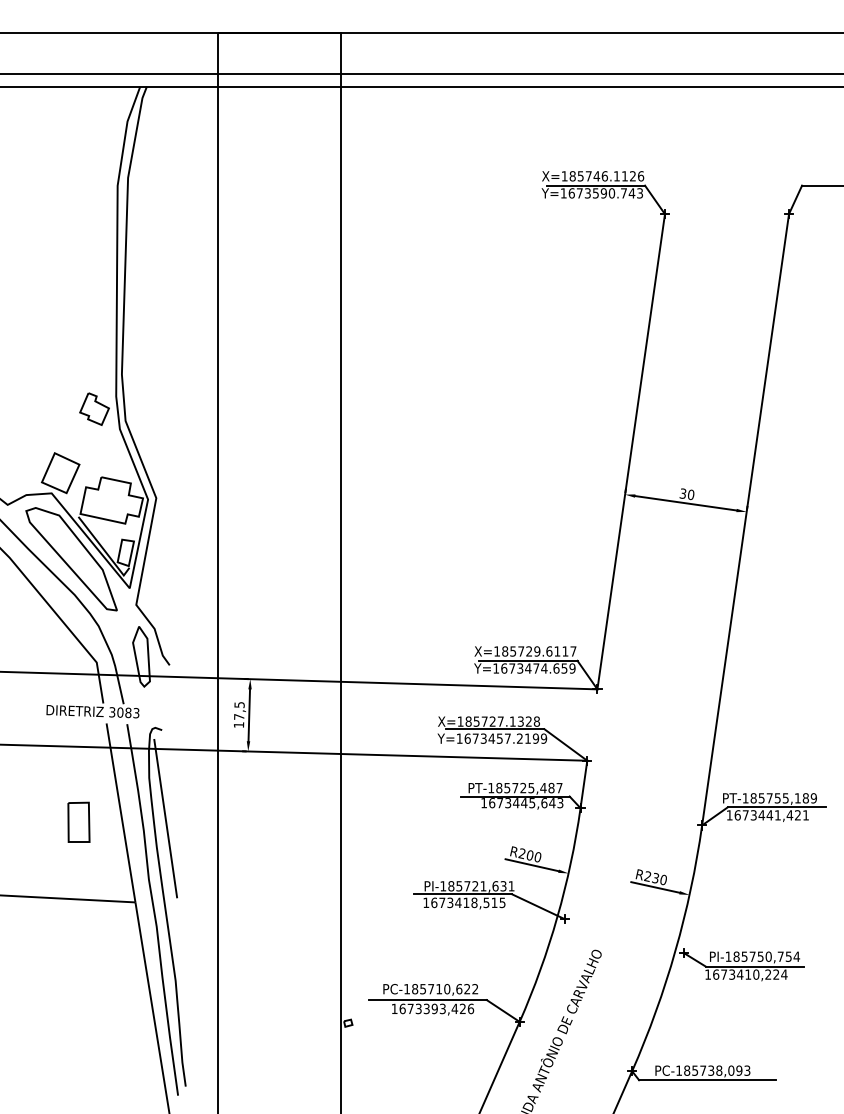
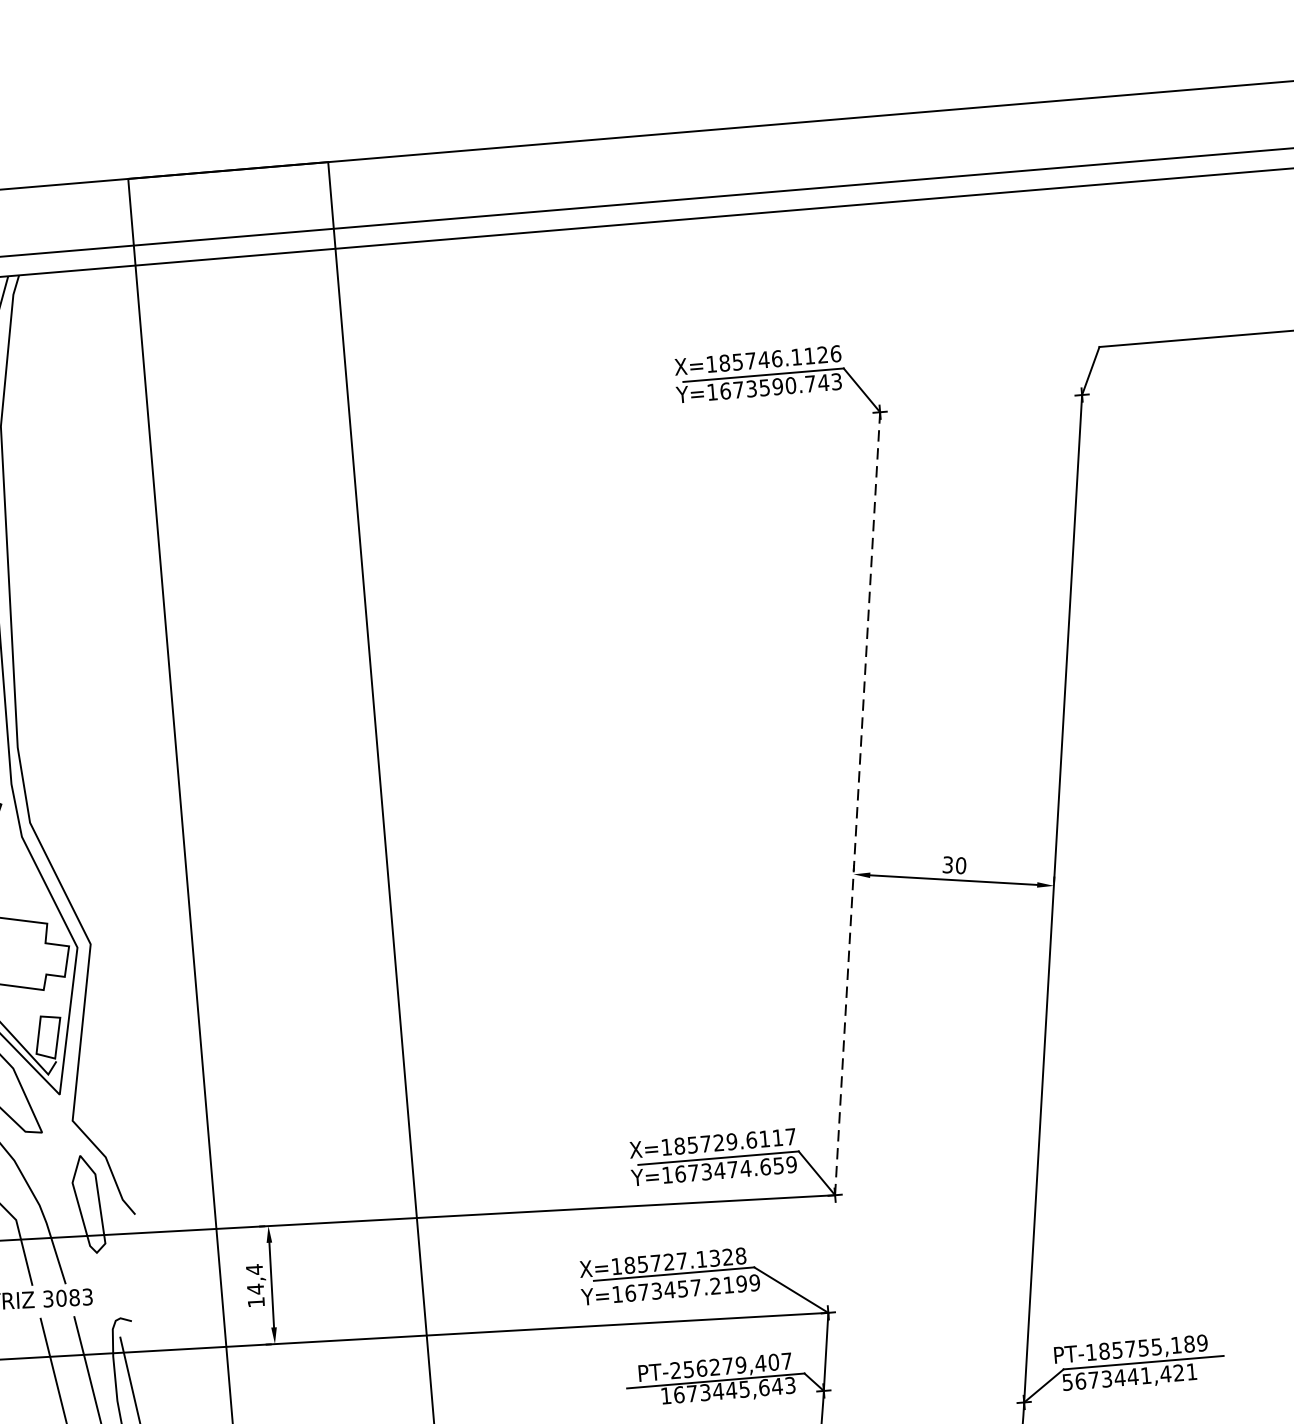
line: (631, 451) -> (858, 803), solid -> dashed
text: (239, 710) -> (255, 1278), 17,5 -> 14,4
text: (521, 787) -> (724, 1365), PT-185725,487 -> PT-256279,407
text: (729, 815) -> (1067, 1382), 1673441,421 -> 5673441,421

